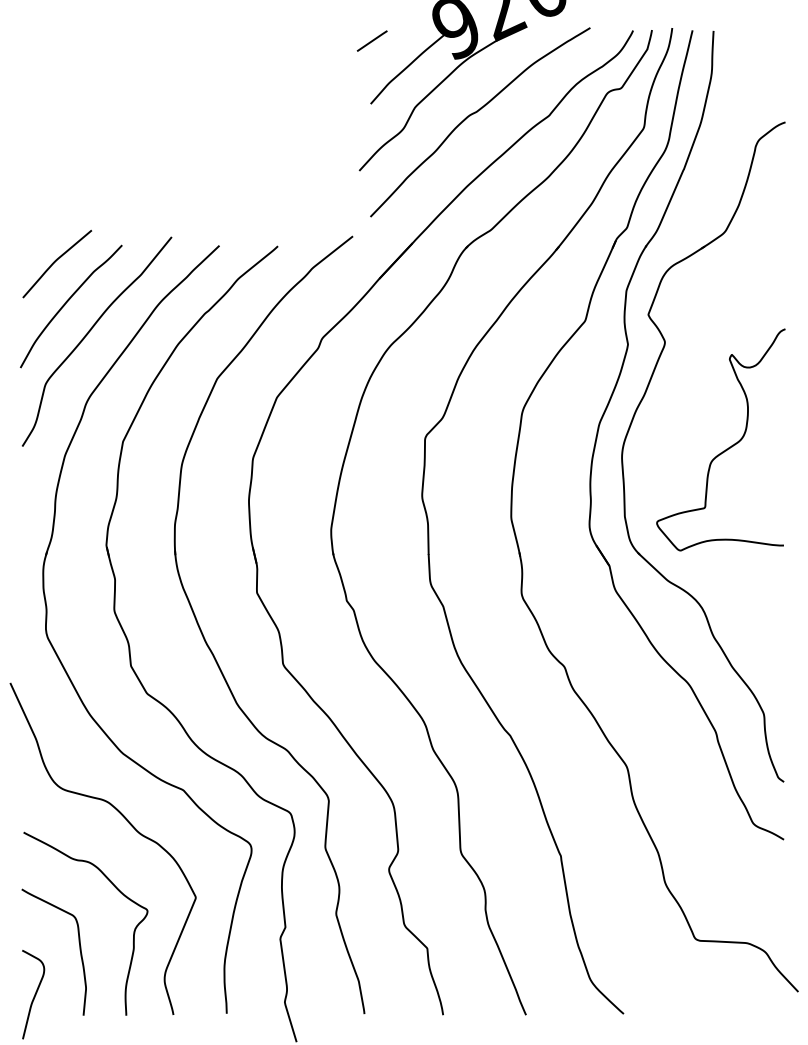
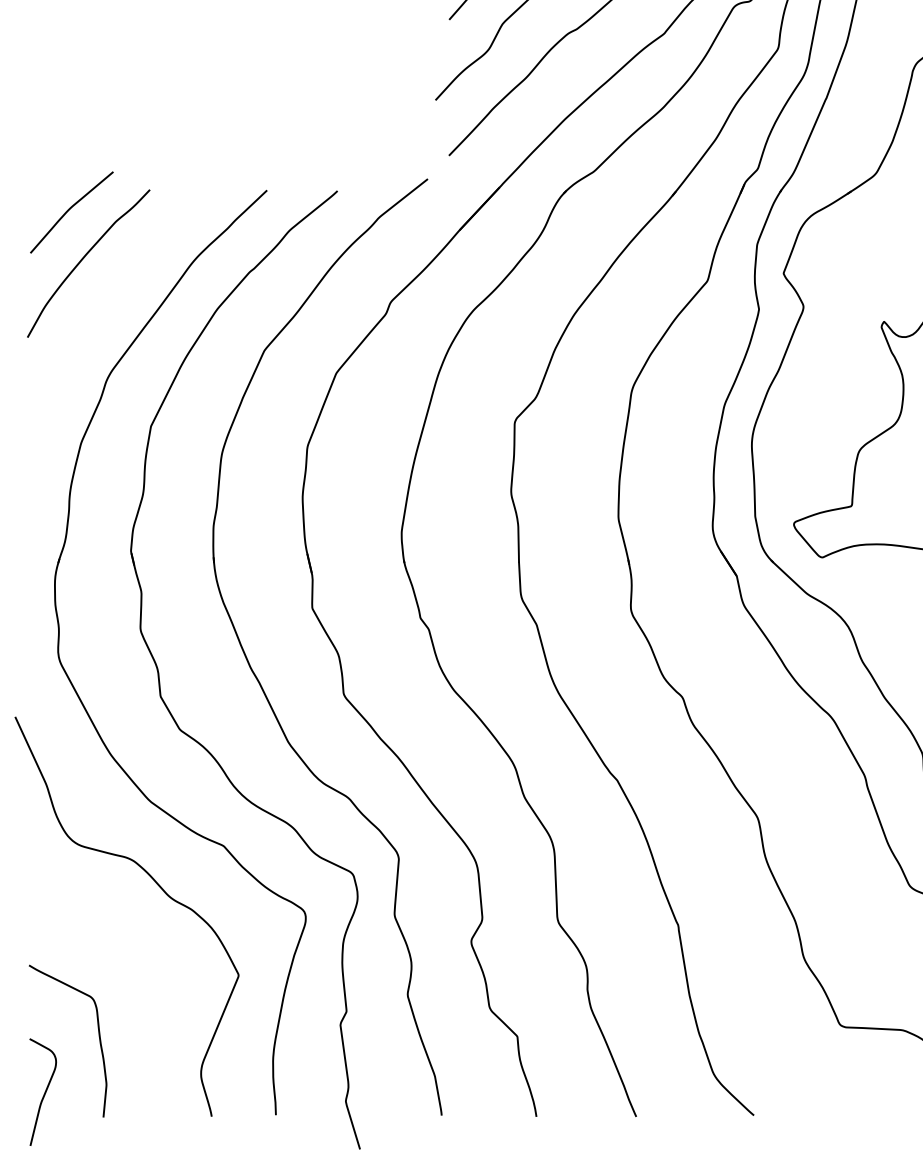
curve: (88, 334) -> (109, 297), removed
curve: (117, 890) -> (144, 966), removed

